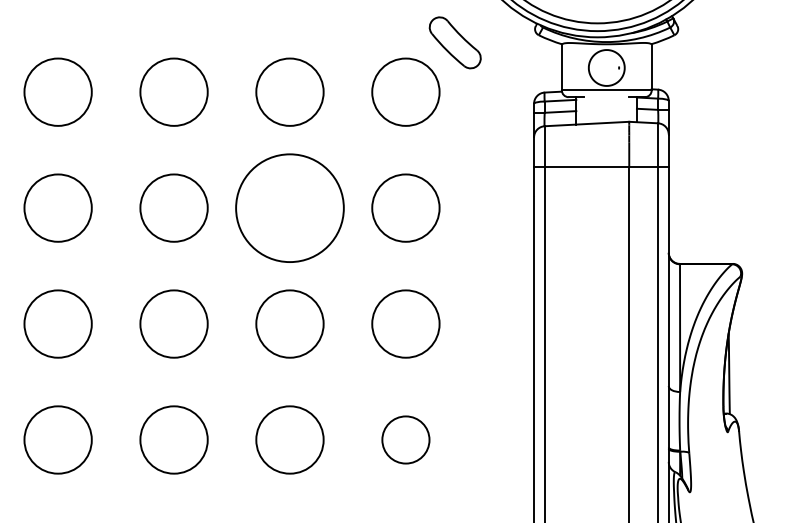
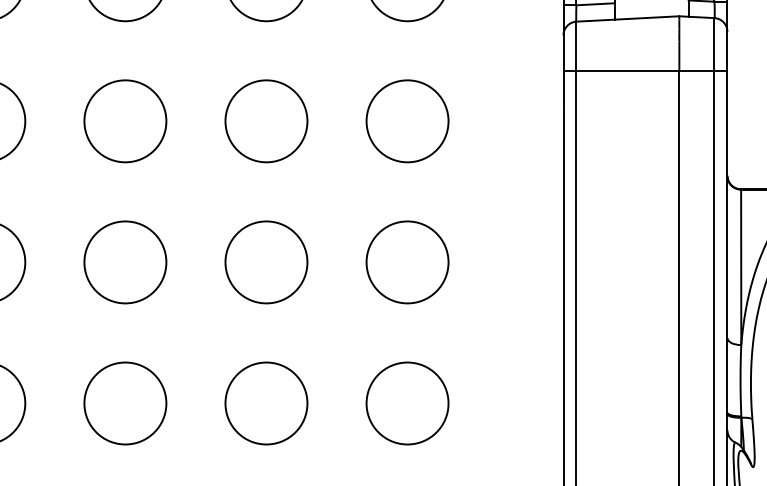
circle: (289, 207) -> (265, 120), size x0.62
circle: (405, 439) -> (407, 402), size x1.43

